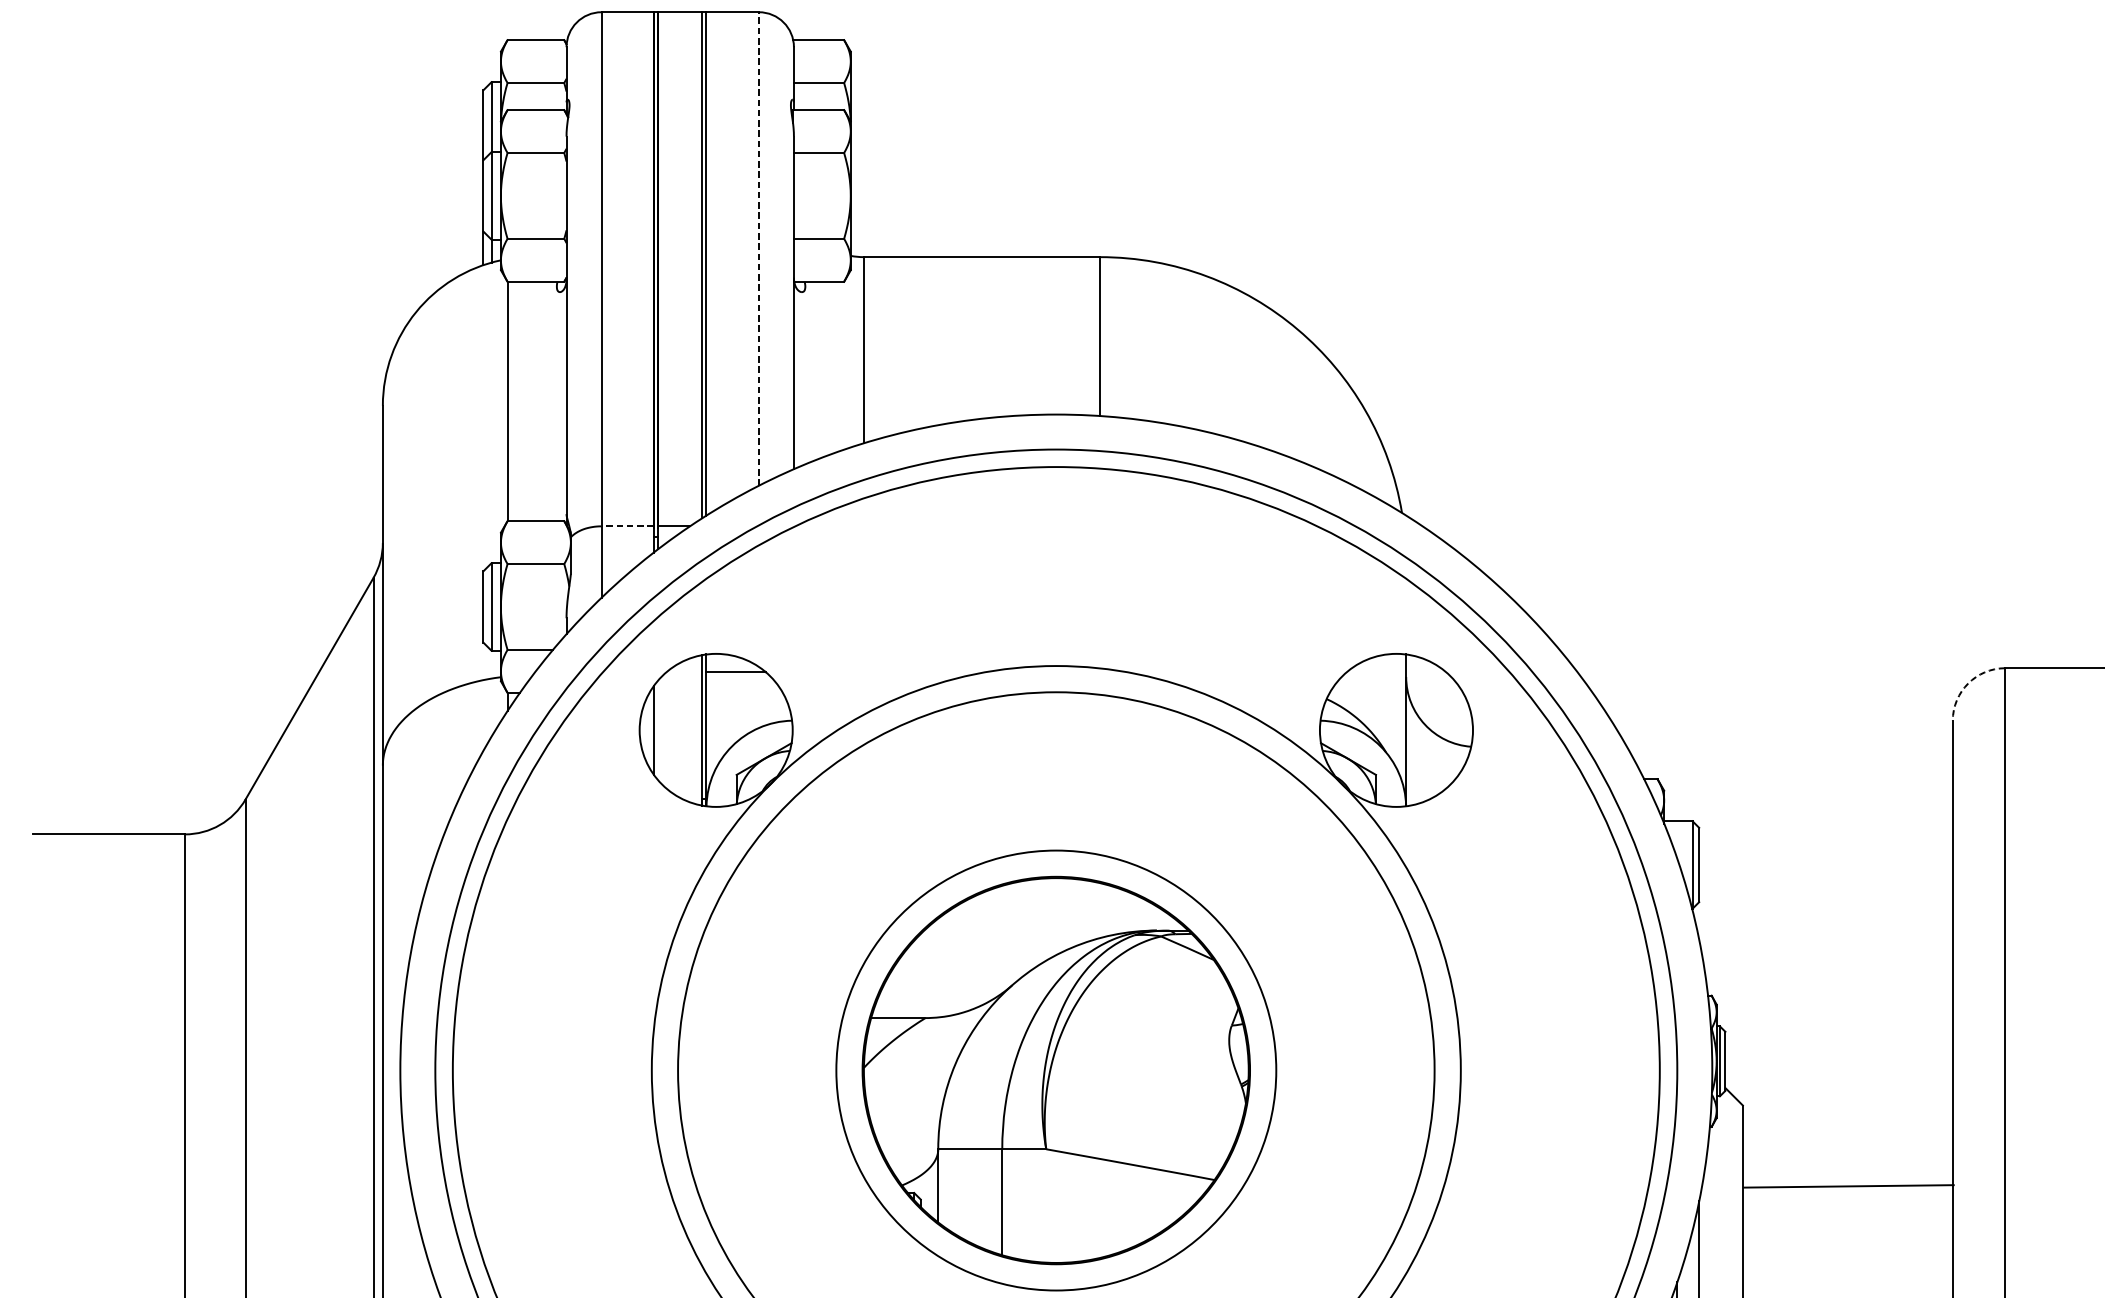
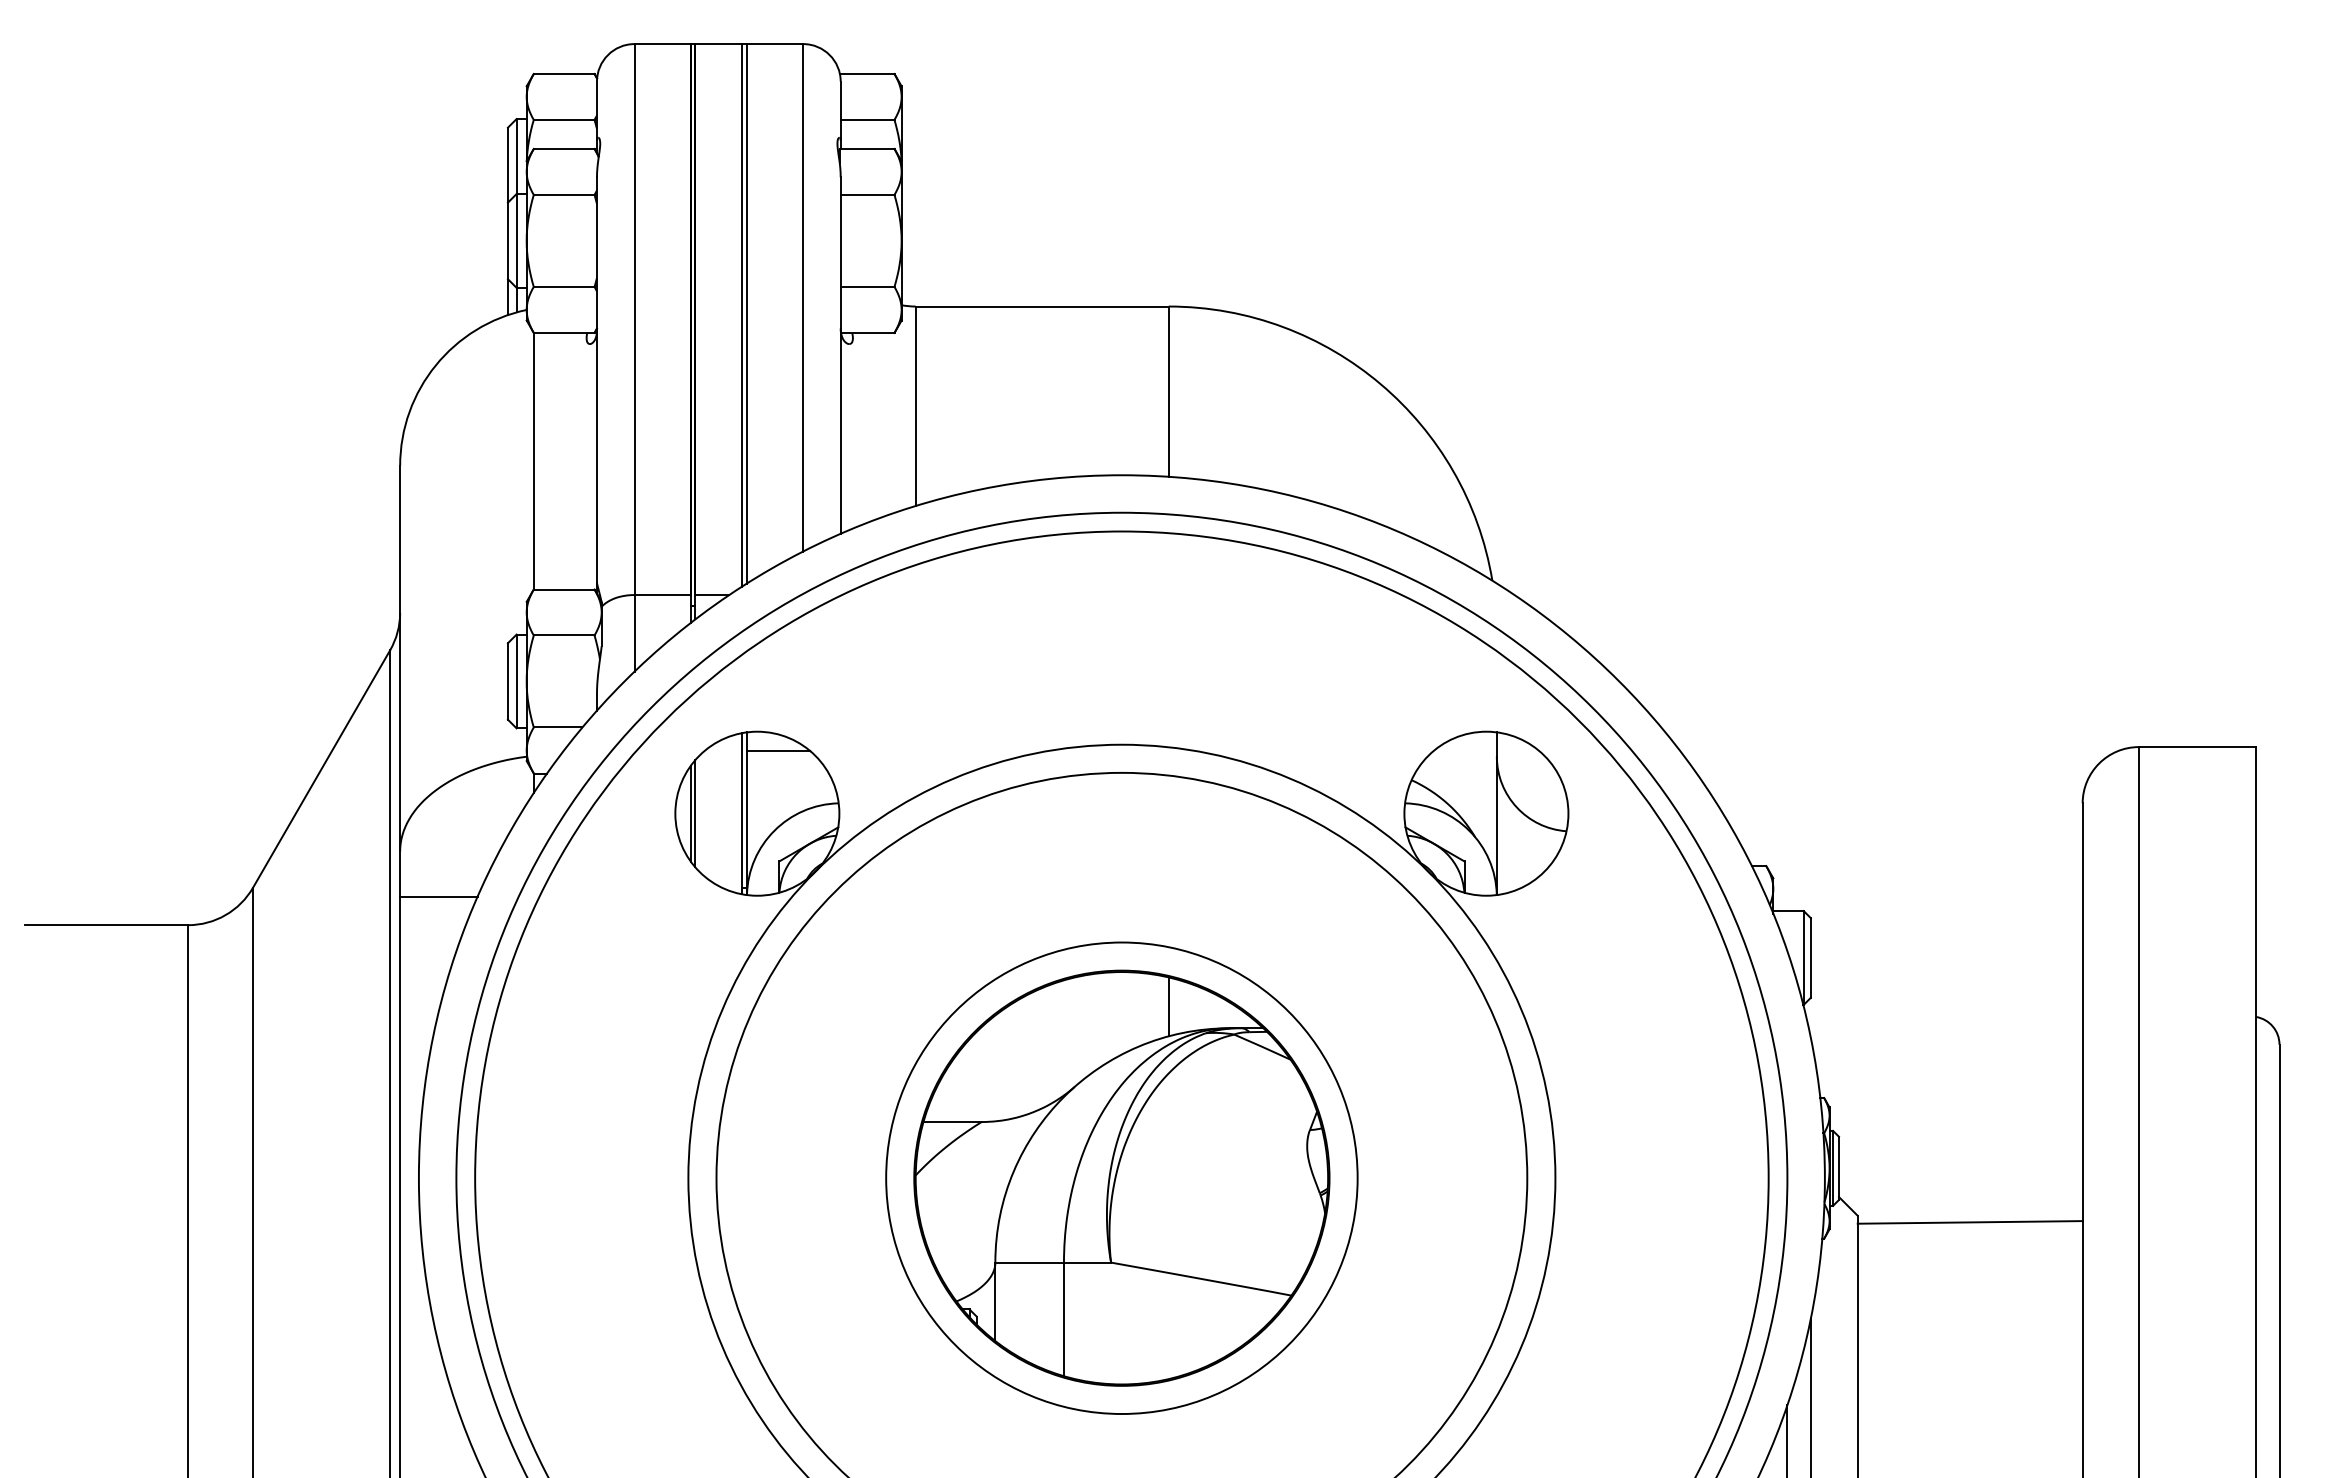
line: (759, 248) -> (803, 297), dashed -> solid
line: (627, 526) -> (662, 595), dashed -> solid
arc: (1968, 683) -> (2099, 763), dashed -> solid
line: (658, 730) -> (695, 813), added
line: (418, 808) -> (438, 897), added
line: (1099, 910) -> (1168, 1006), added
line: (1848, 1186) -> (1969, 1222), moved

